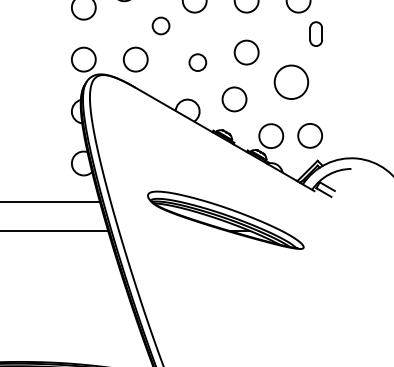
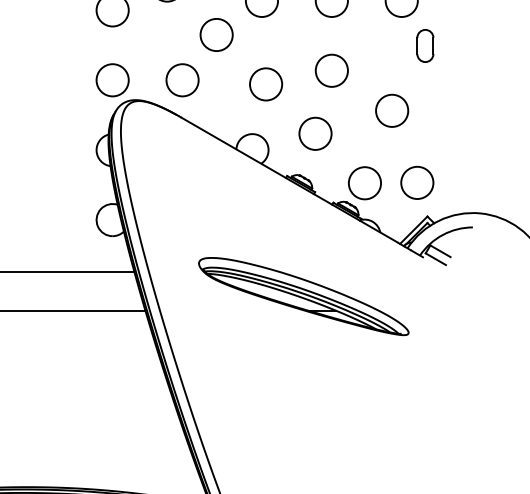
circle: (160, 25) -> (215, 34), size x1.43
circle: (197, 62) -> (265, 84), size x1.43
circle: (291, 82) -> (392, 111), size x0.71

